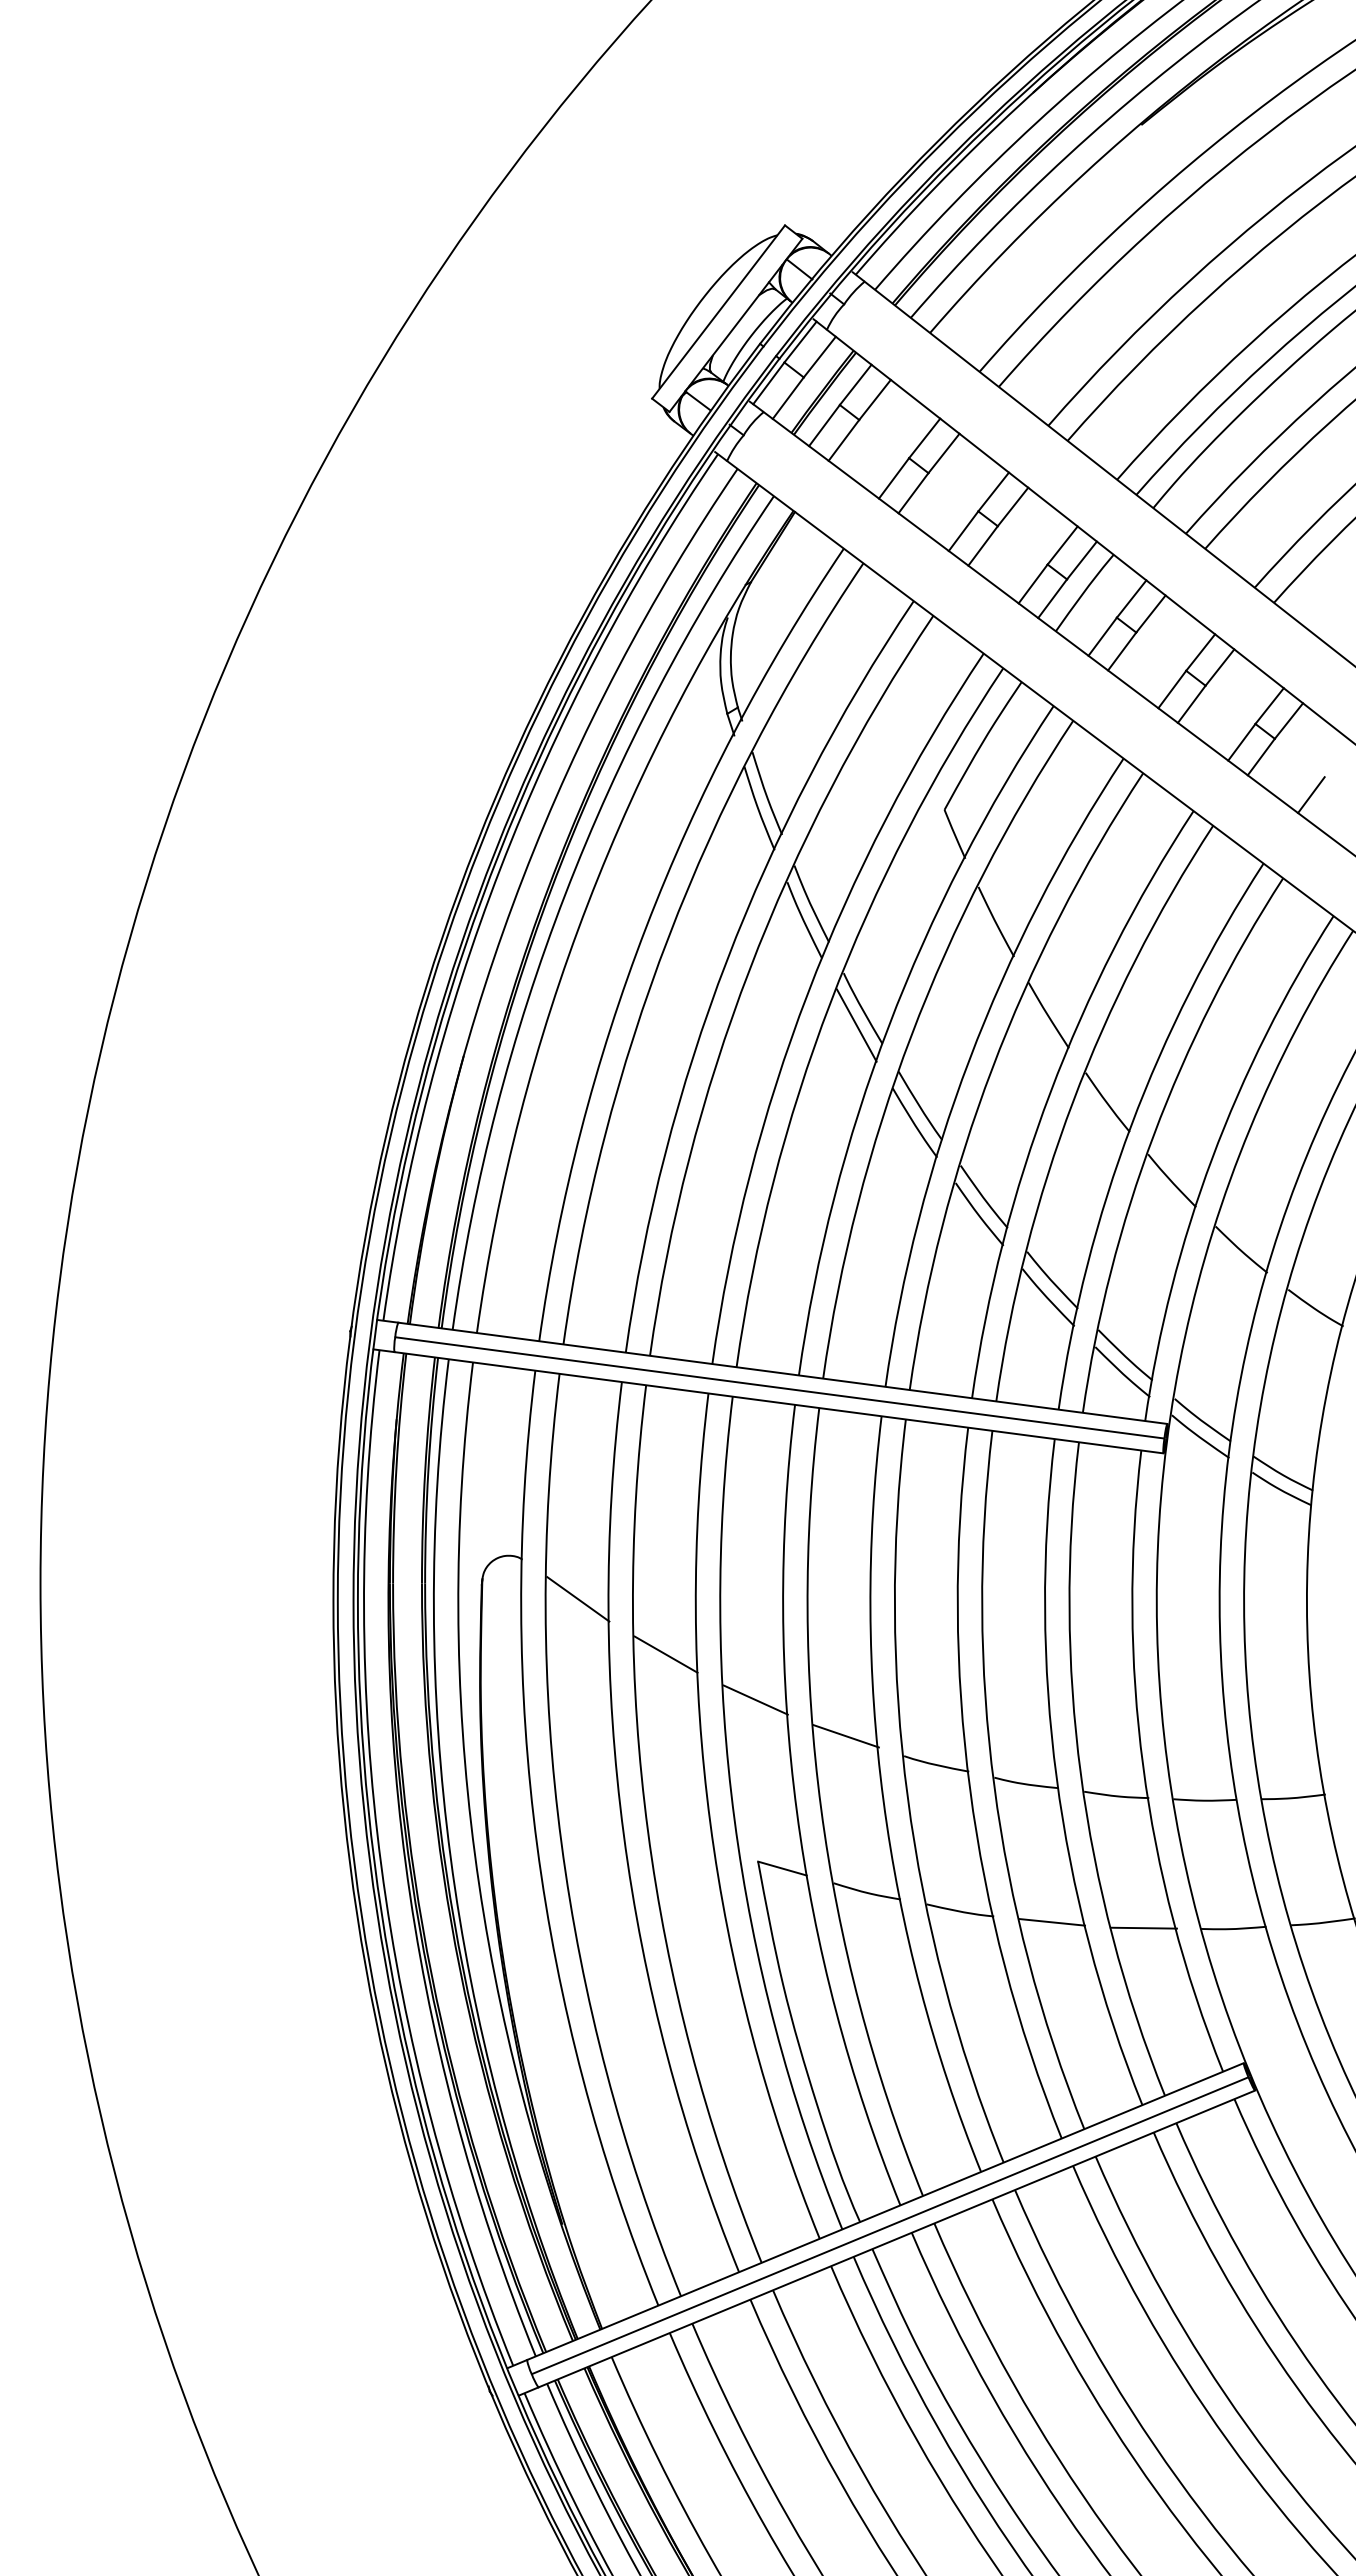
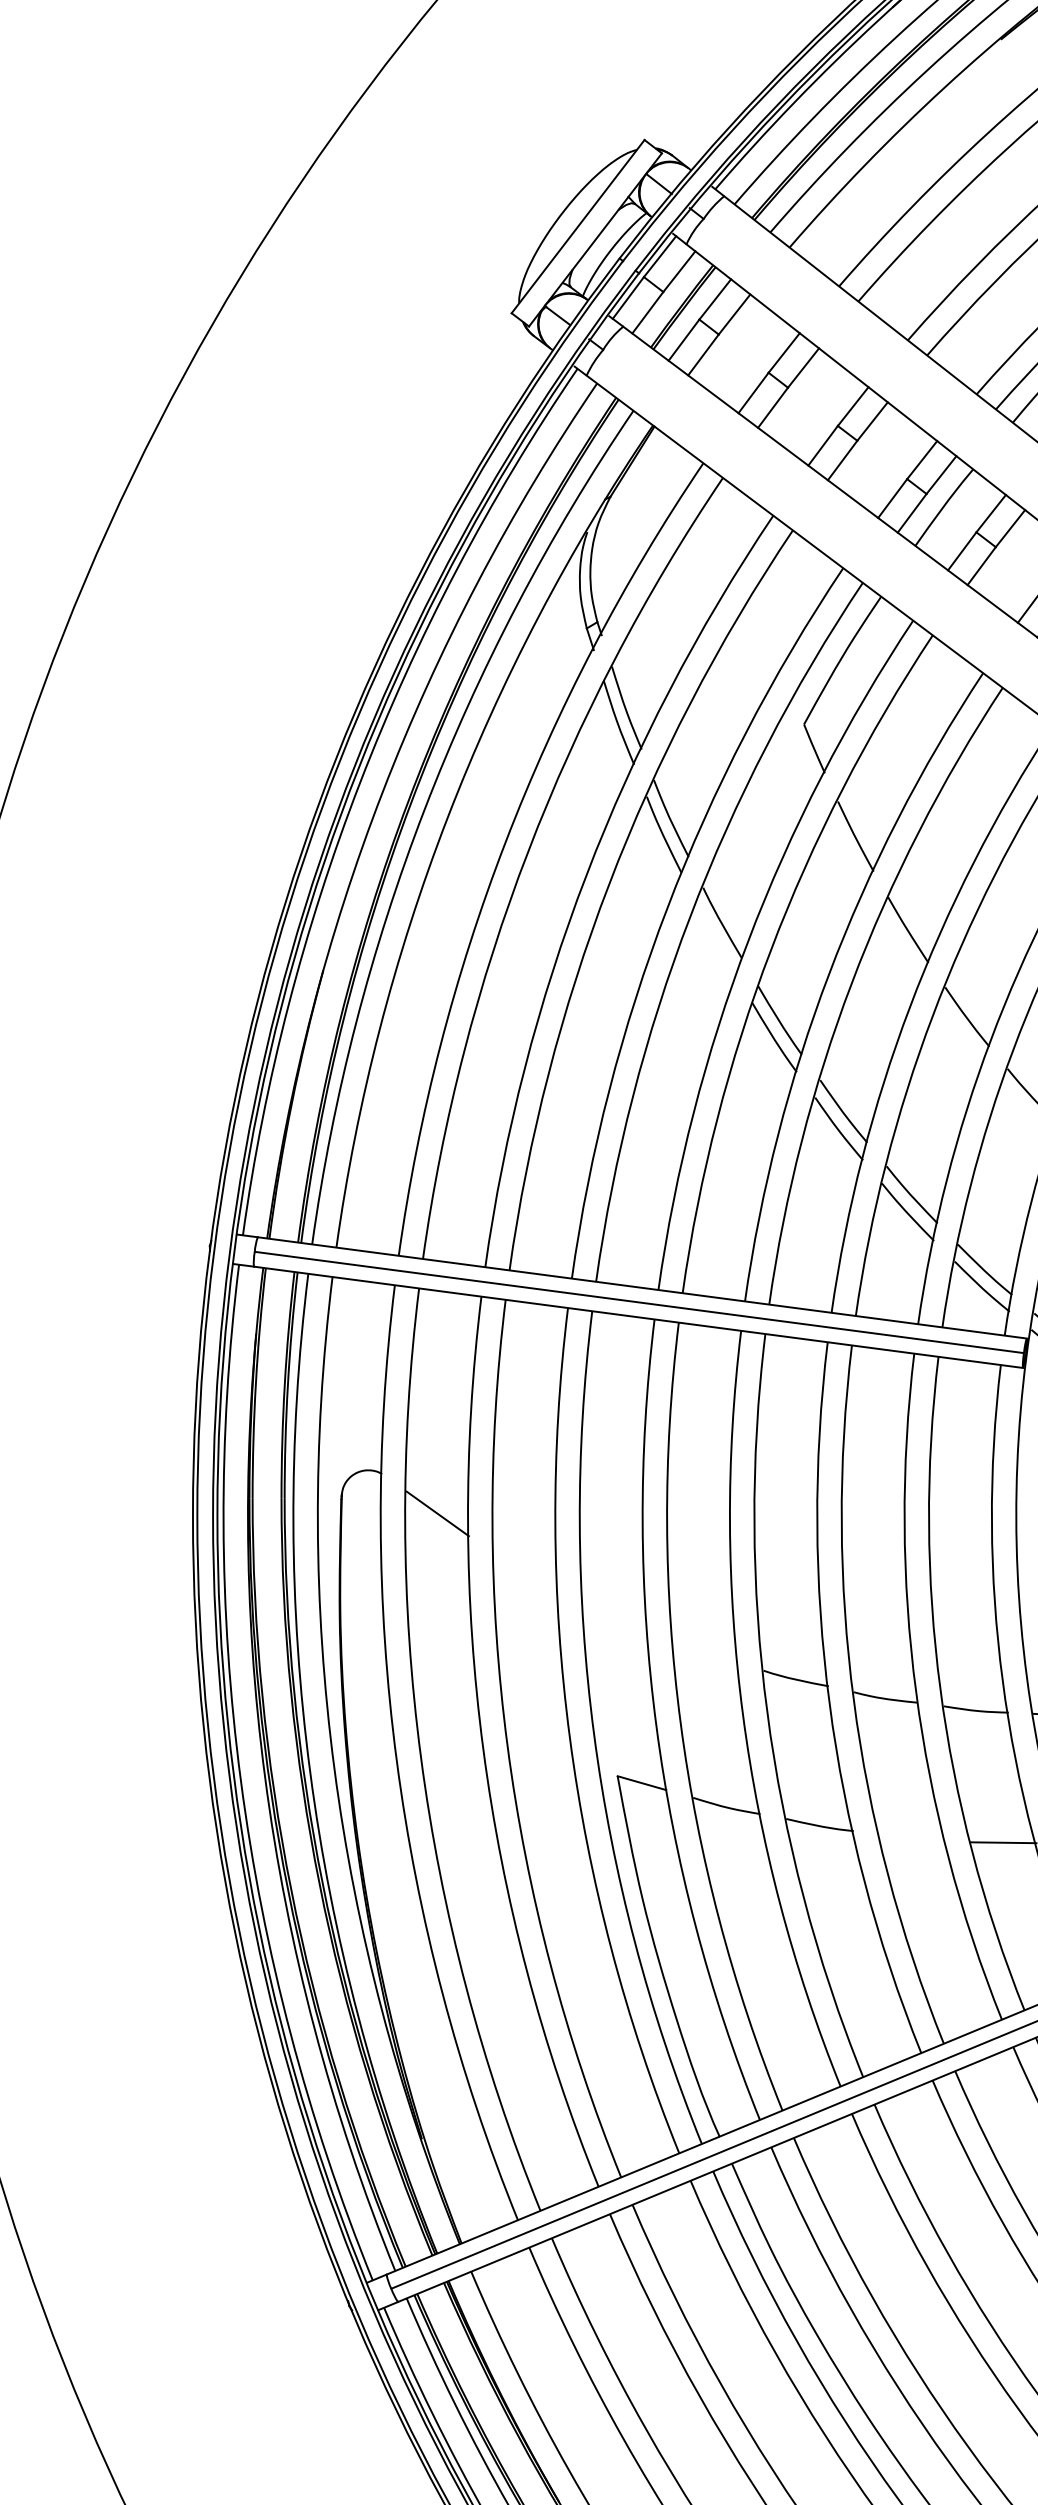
line: (856, 1025) -> (716, 940), removed
line: (665, 1654) -> (525, 1569), removed
line: (755, 1699) -> (615, 1614), removed
line: (845, 1736) -> (705, 1651), removed
line: (1052, 1922) -> (912, 1837), removed

